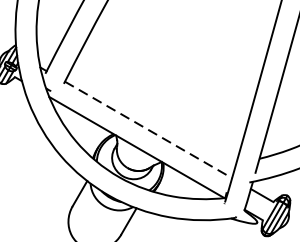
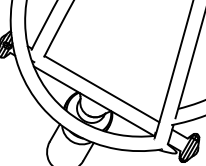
line: (149, 130) -> (102, 89), dashed -> solid

